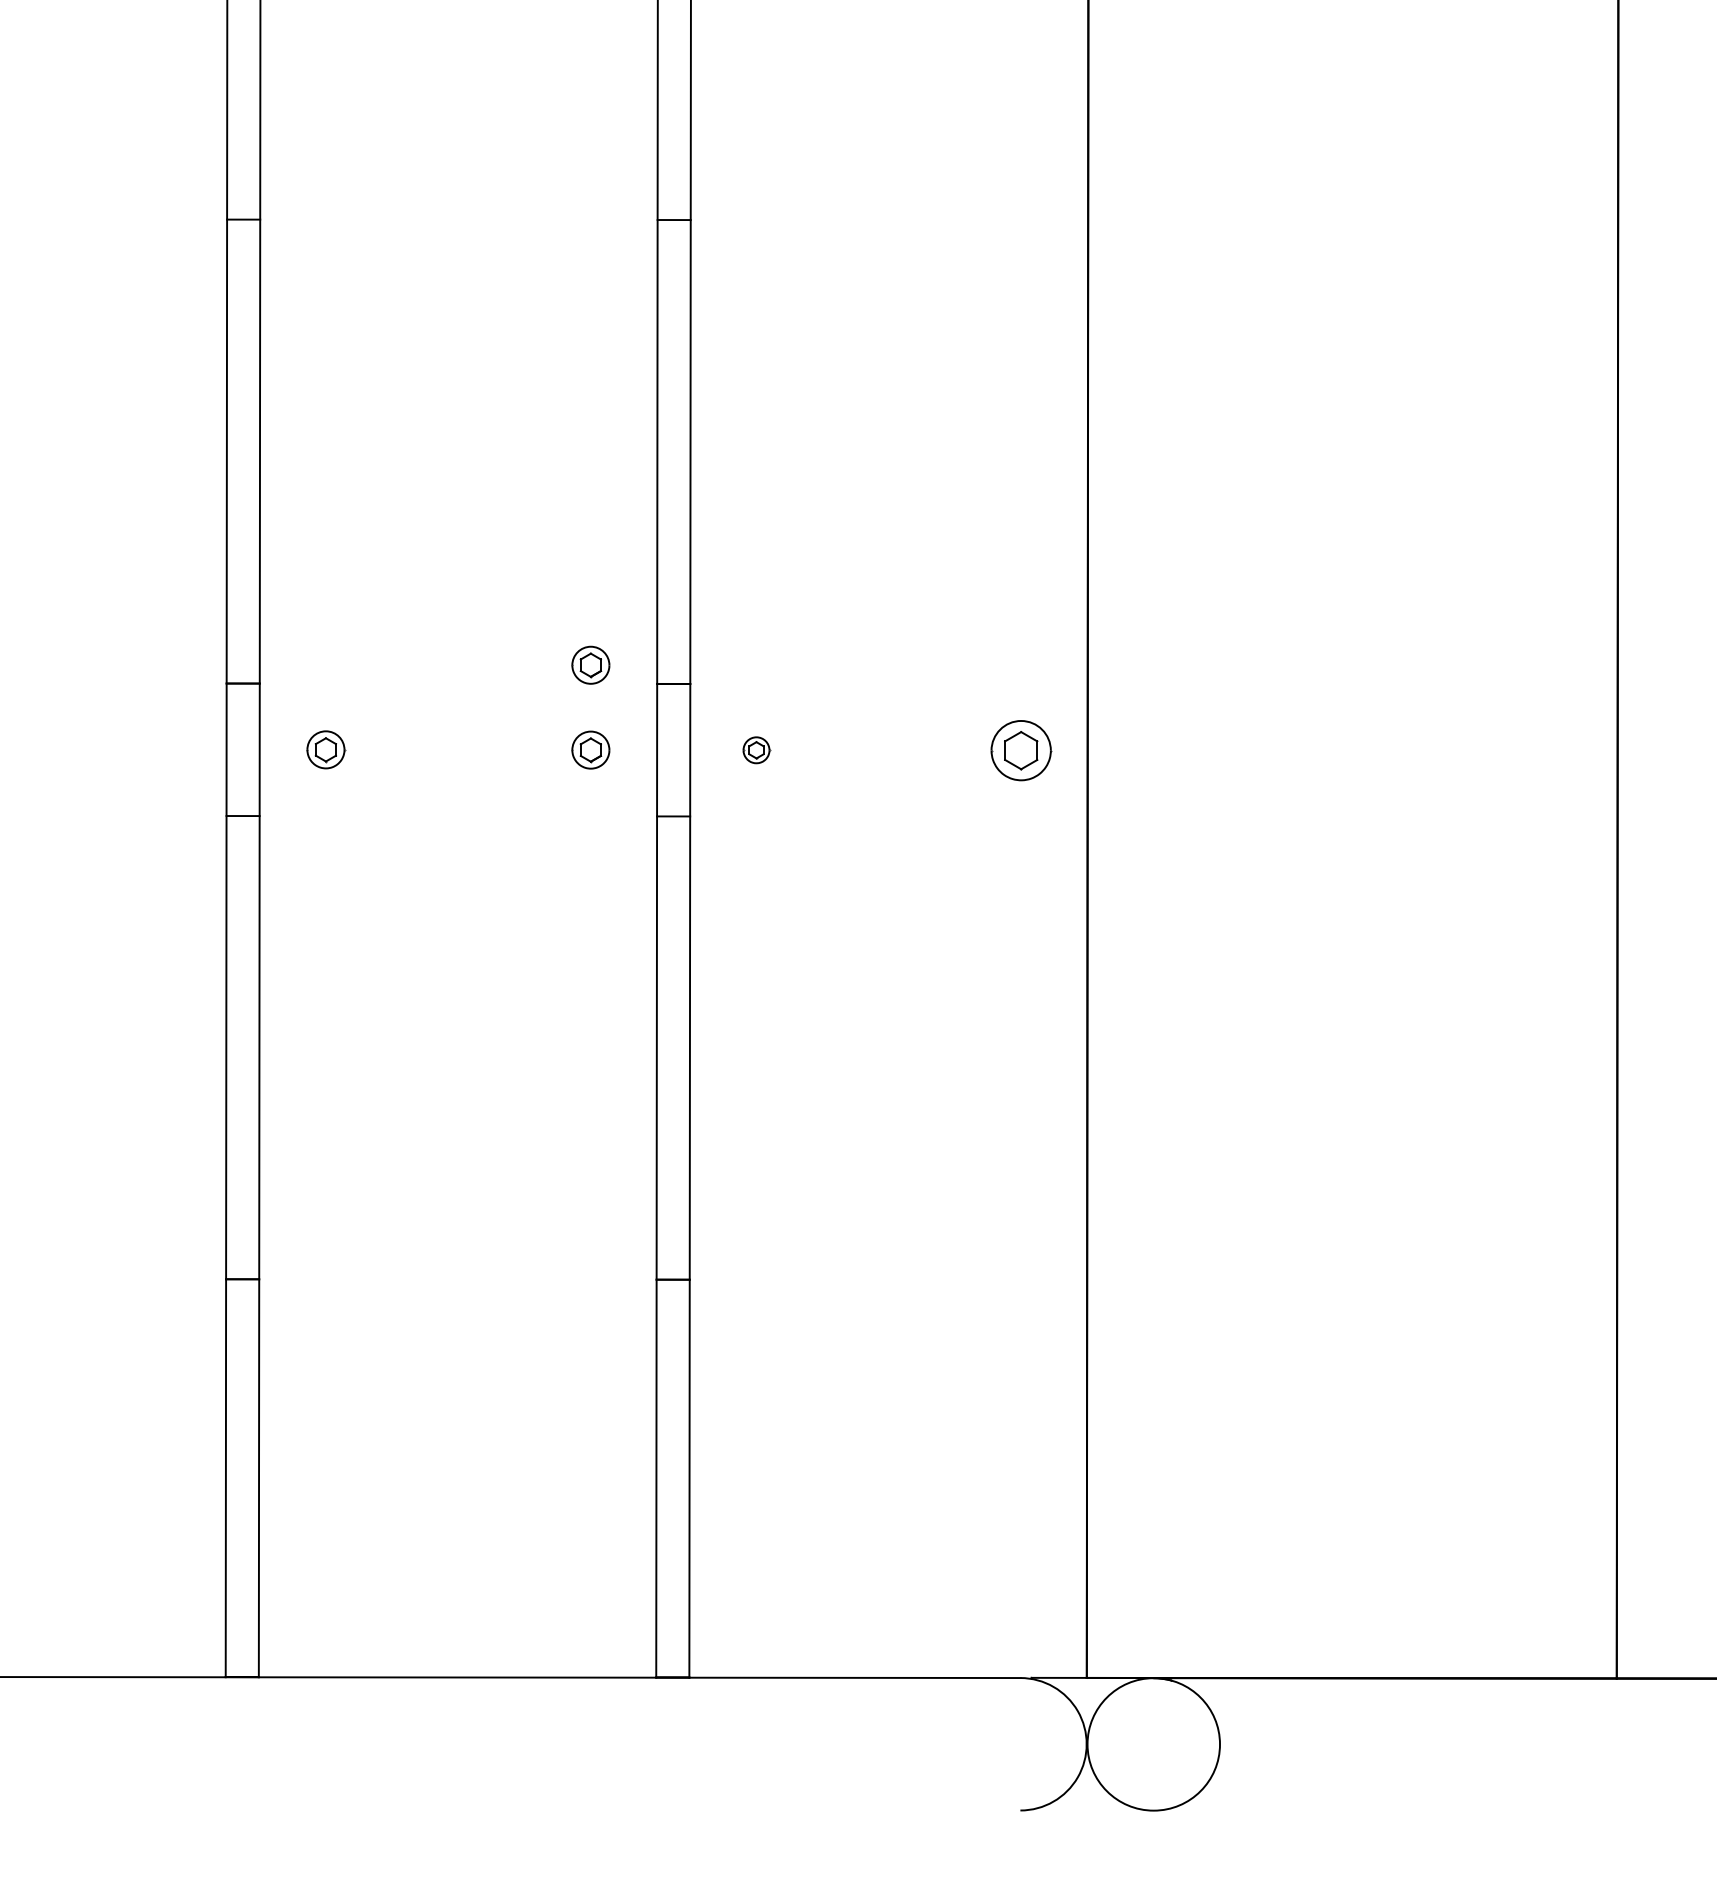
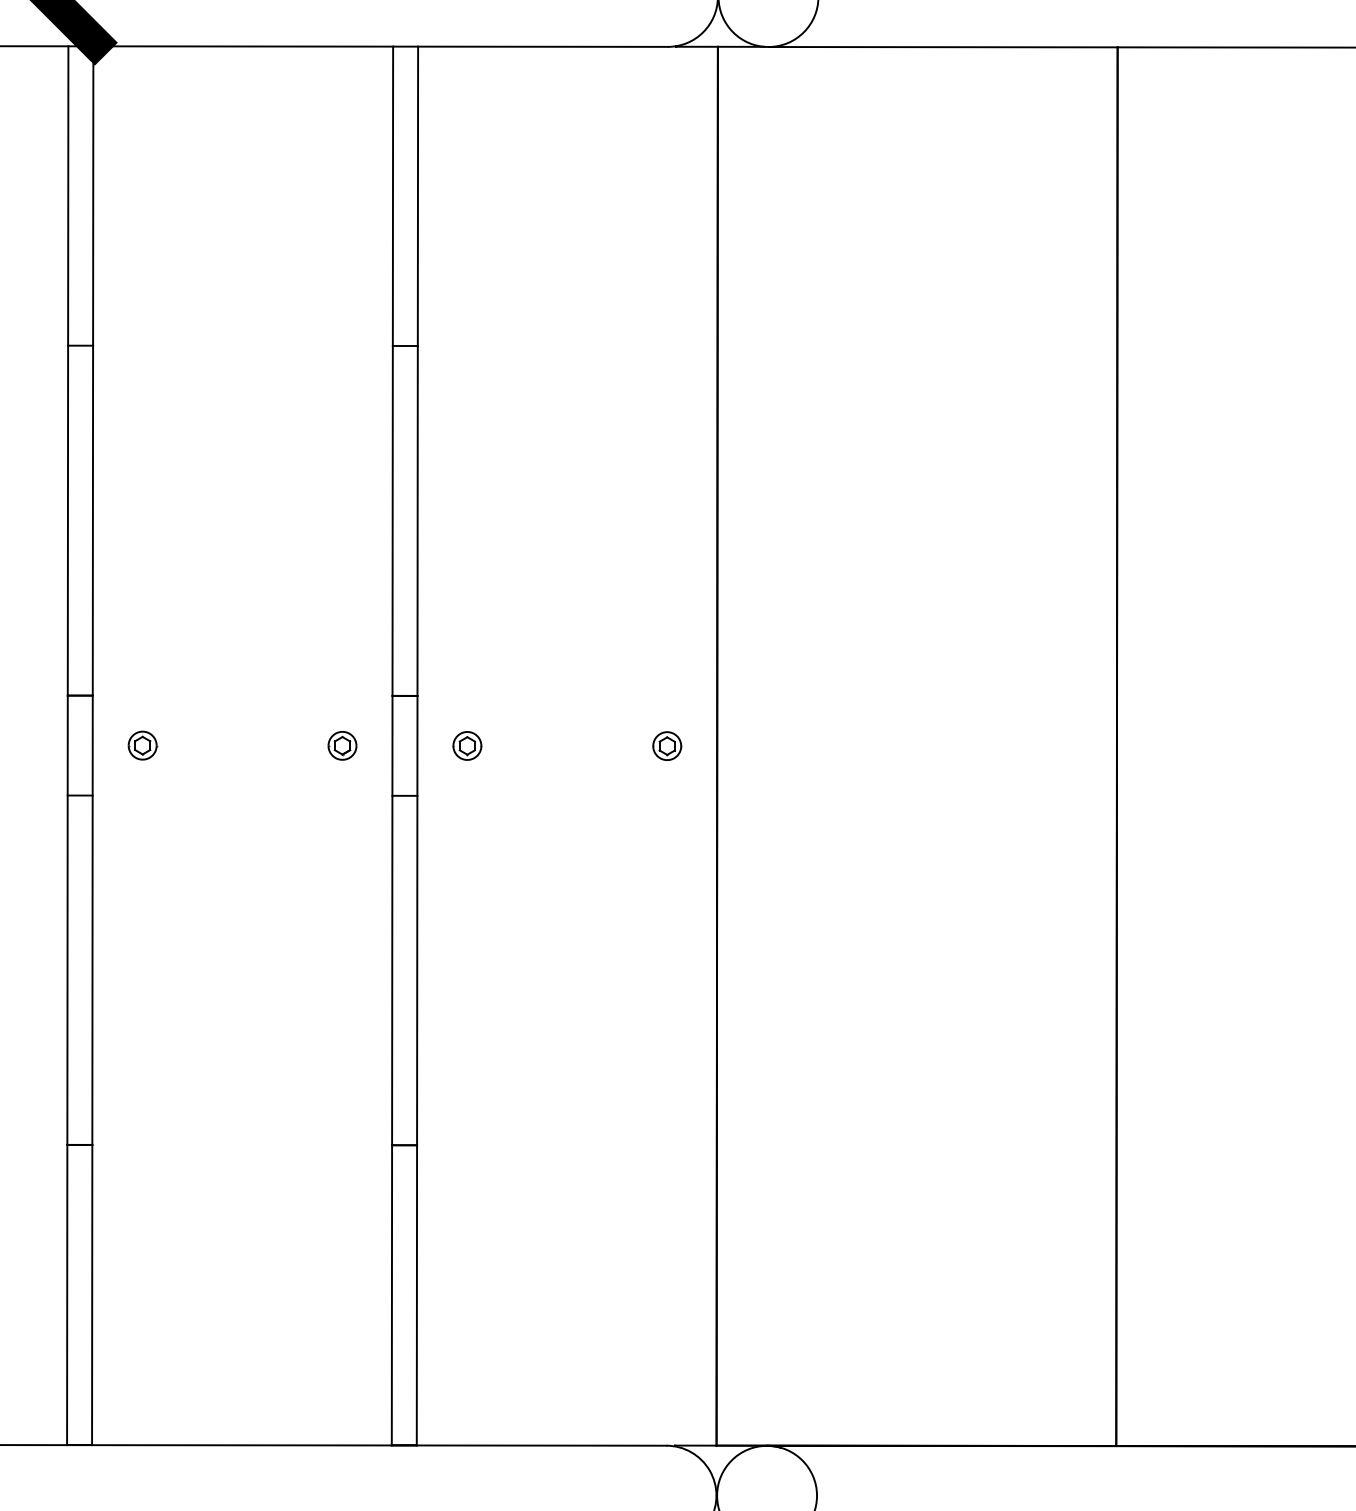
part: (590, 664) -> (342, 681), removed
part: (756, 749) -> (467, 745), size x1.43
part: (1021, 749) -> (667, 745), size x0.62

